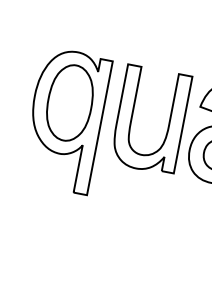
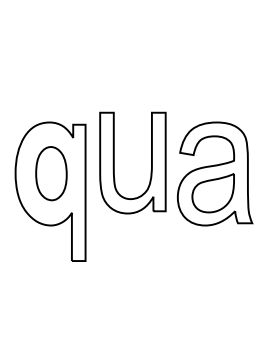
part: (70, 102) -> (51, 173), size x0.7
part: (132, 115) -> (114, 162), moved

